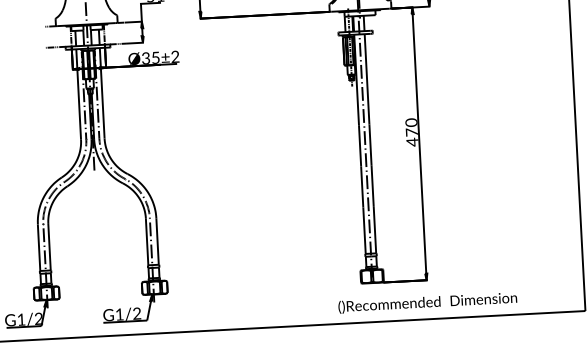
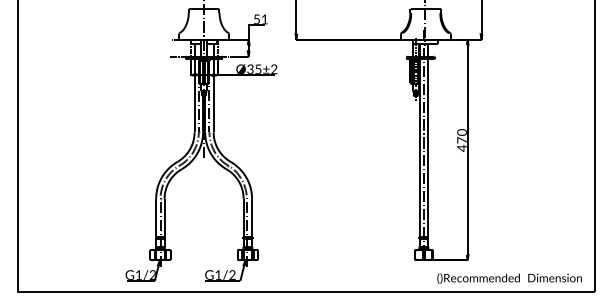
text: (427, 302) -> (509, 278), moved

